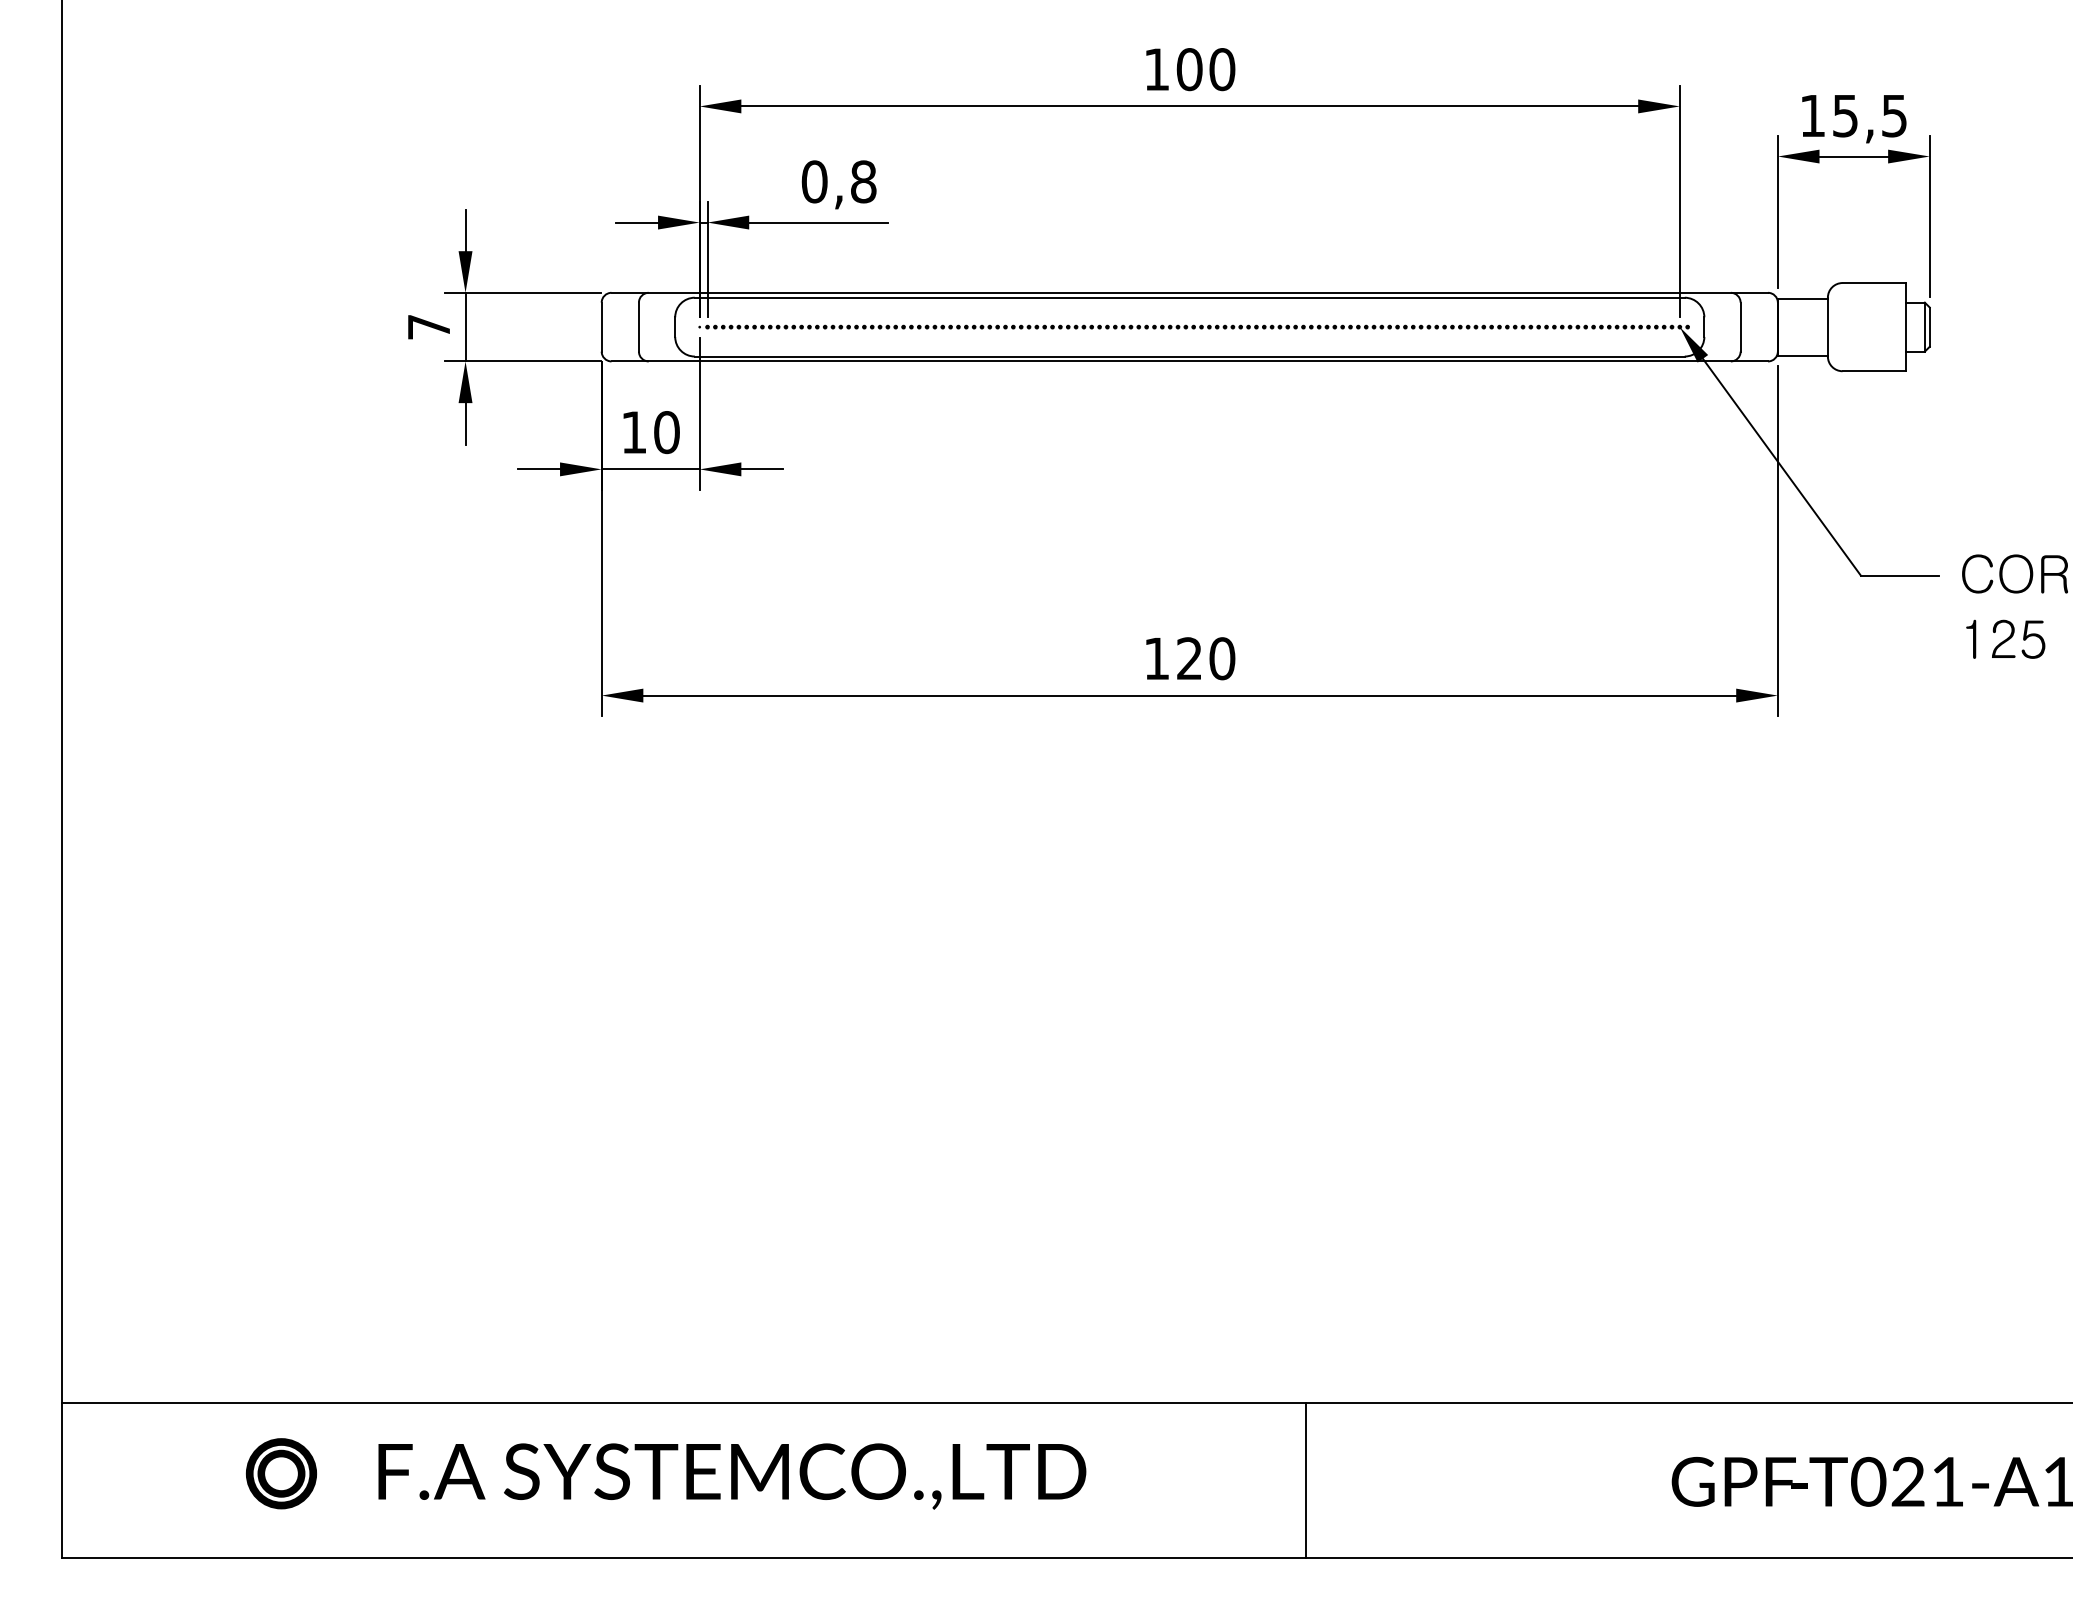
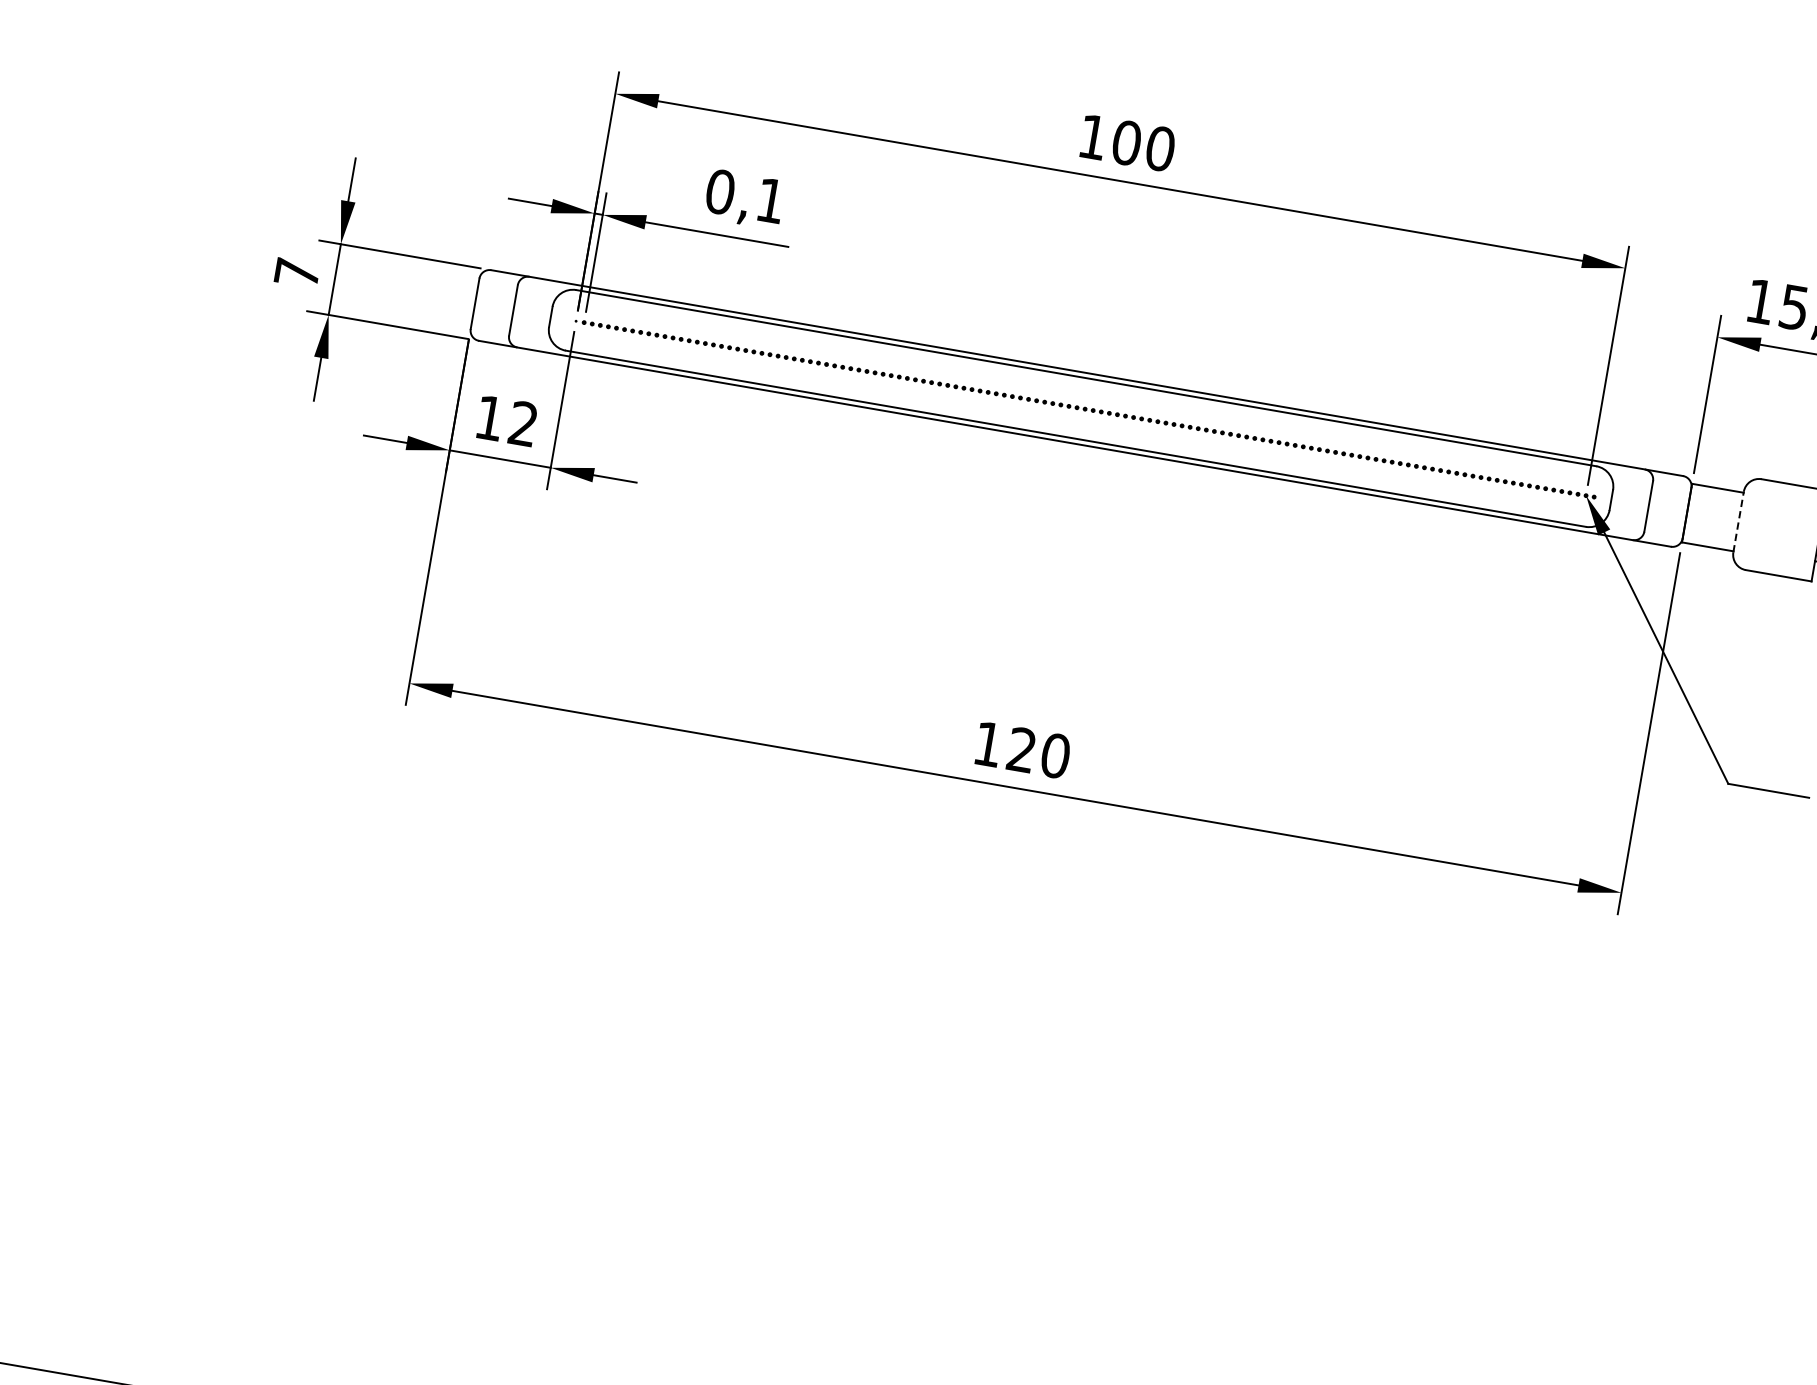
text: (863, 181) -> (770, 200), 0,8 -> 0,1
line: (1827, 326) -> (1738, 521), solid -> dashed
text: (666, 432) -> (523, 423), 10 -> 12

